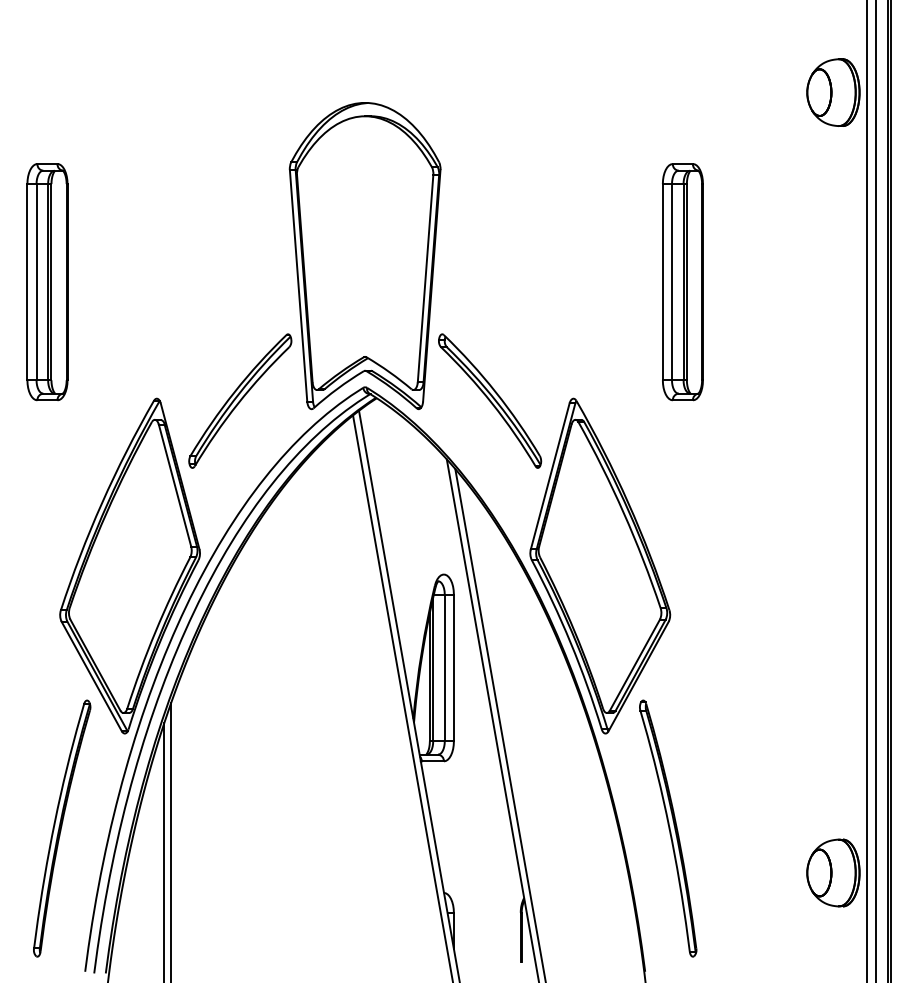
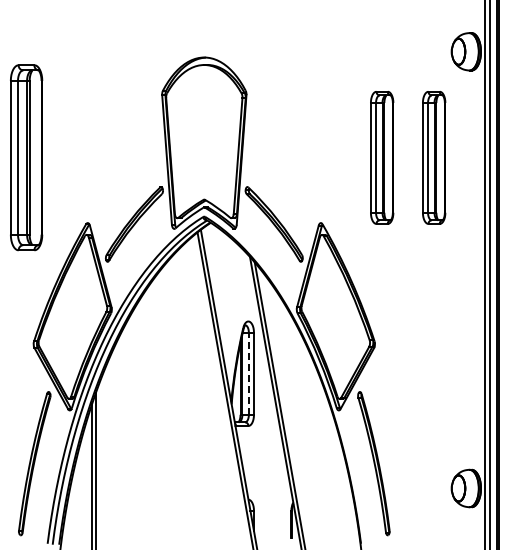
part: (47, 281) -> (26, 157), size x1.4
part: (776, 281) -> (434, 157), added
line: (444, 667) -> (248, 373), solid -> dashed

